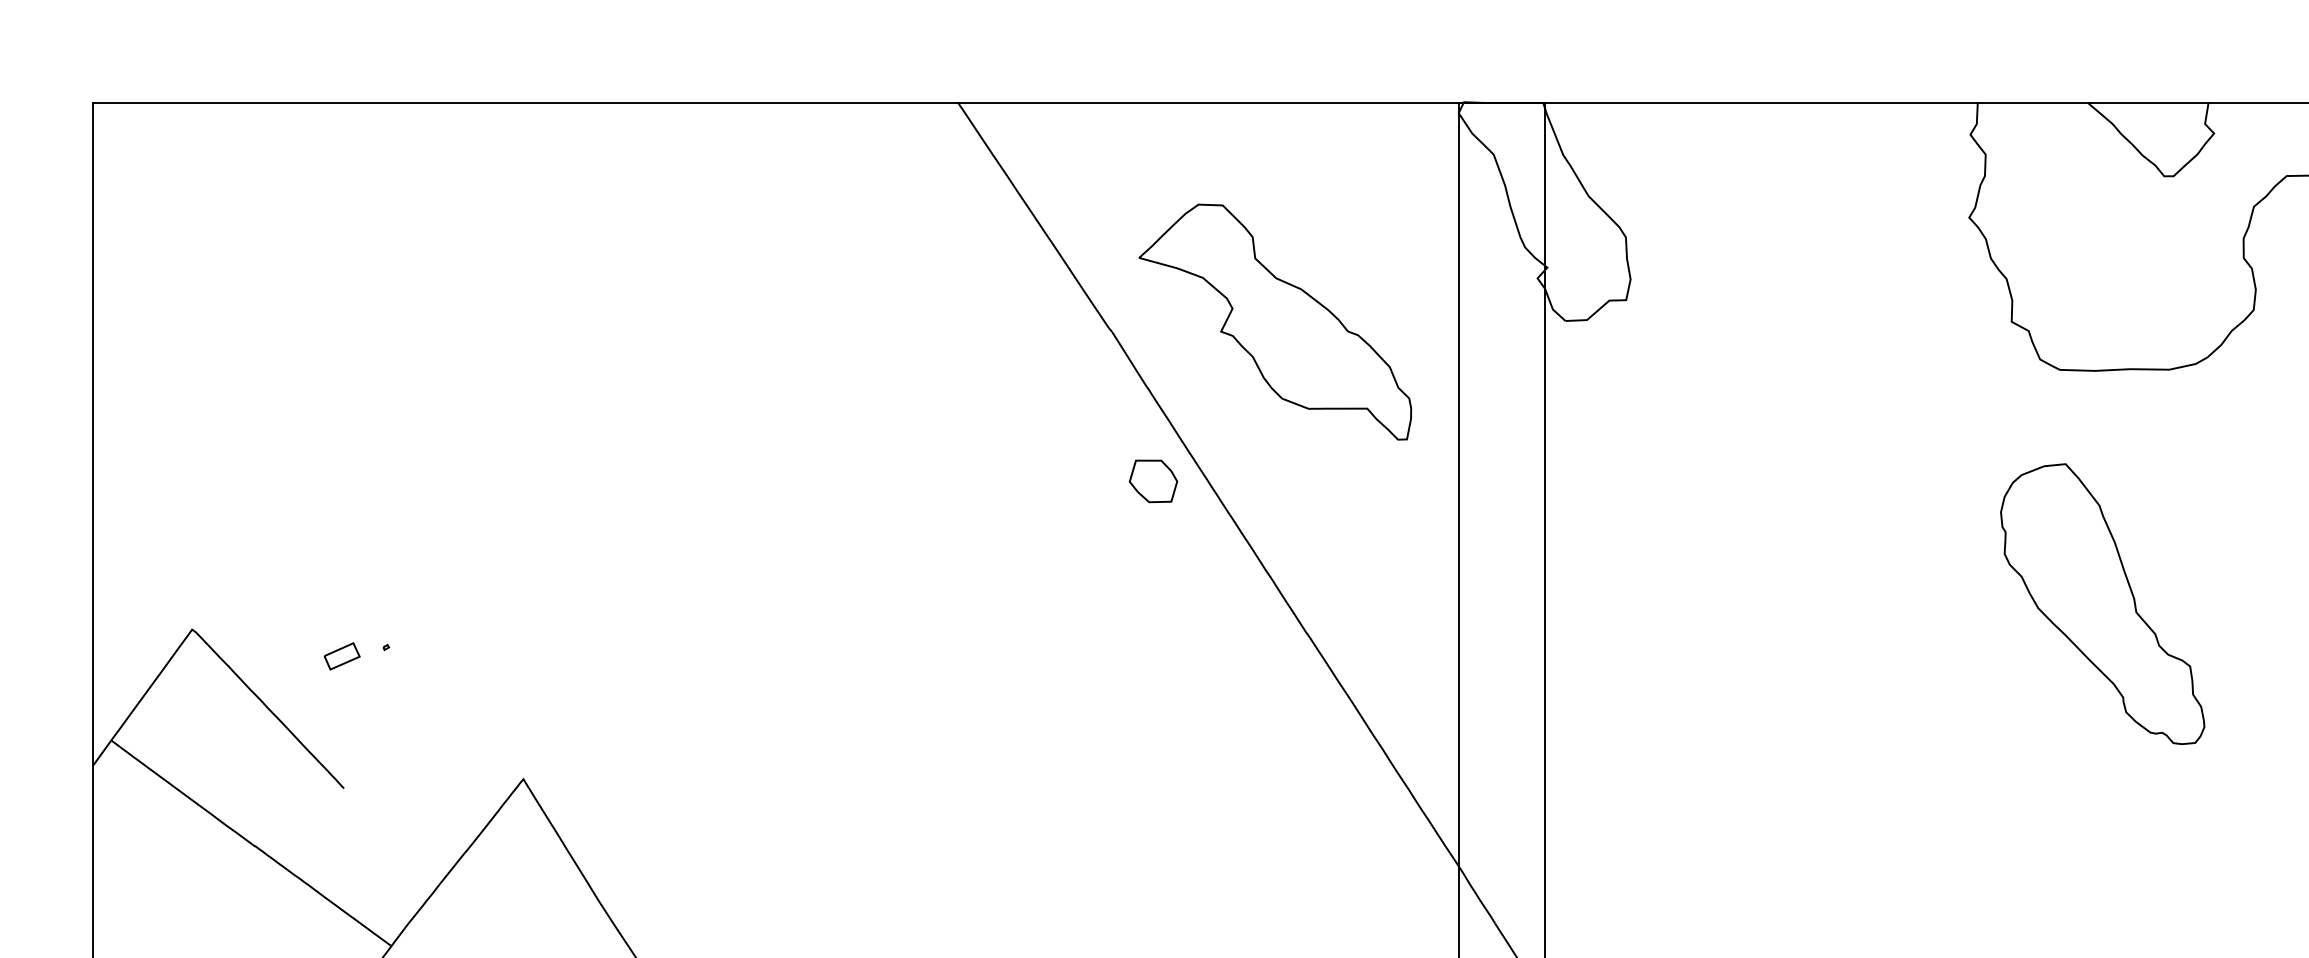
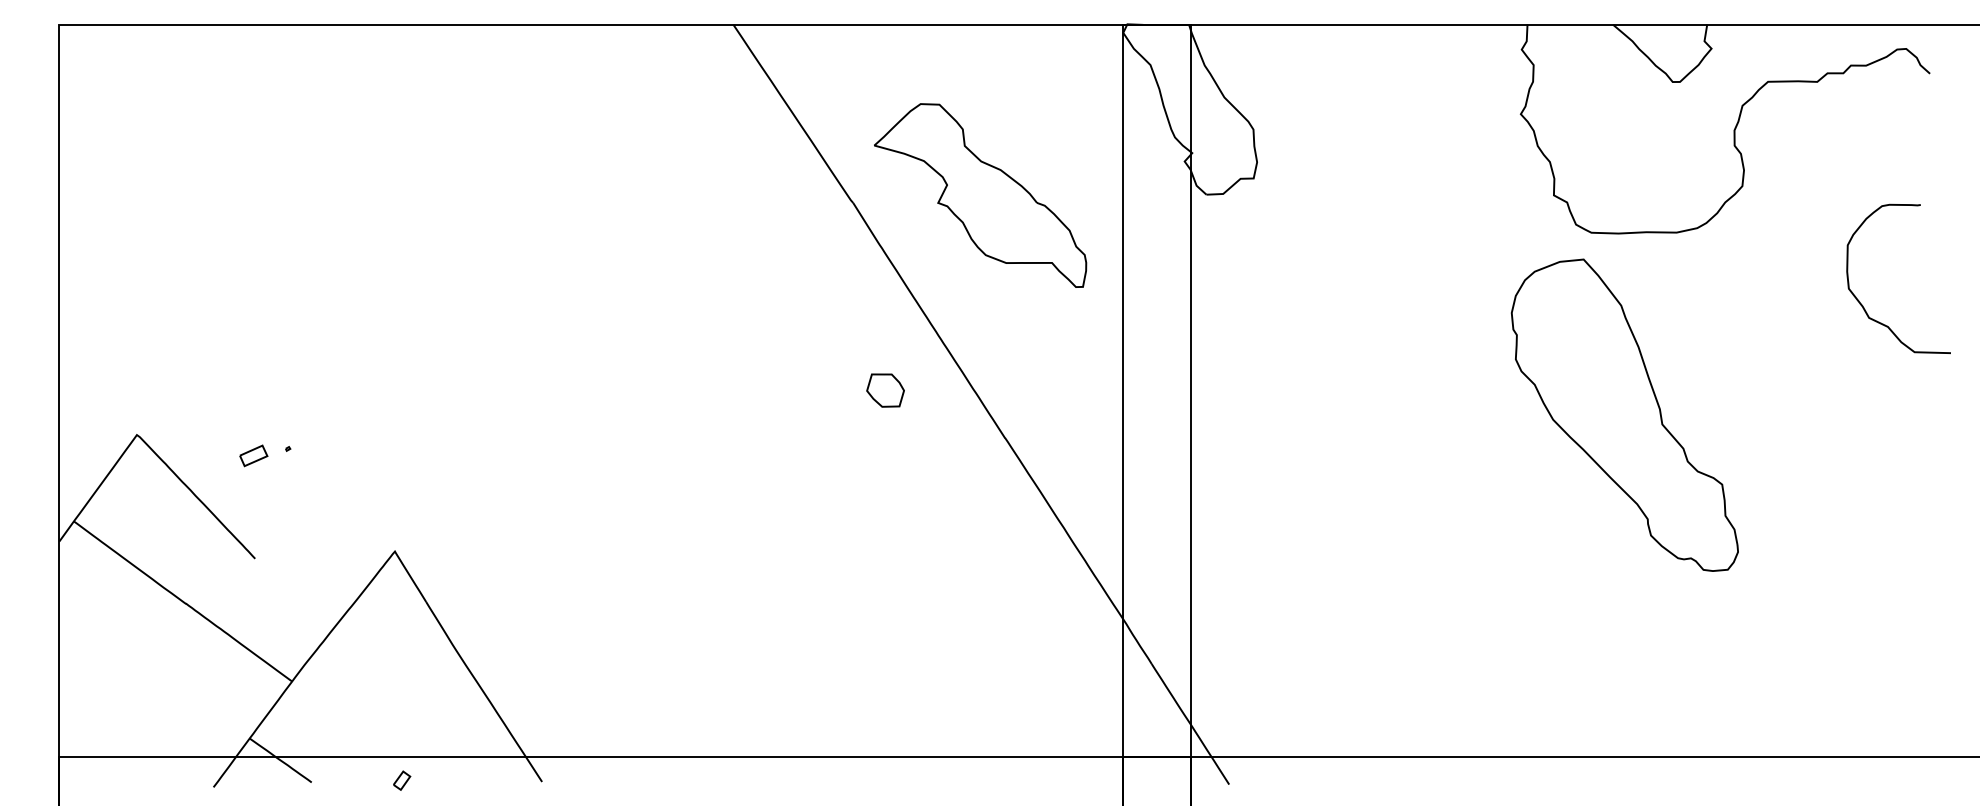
part: (1153, 481) -> (885, 390), moved
part: (2102, 603) -> (1624, 414), size x1.43

